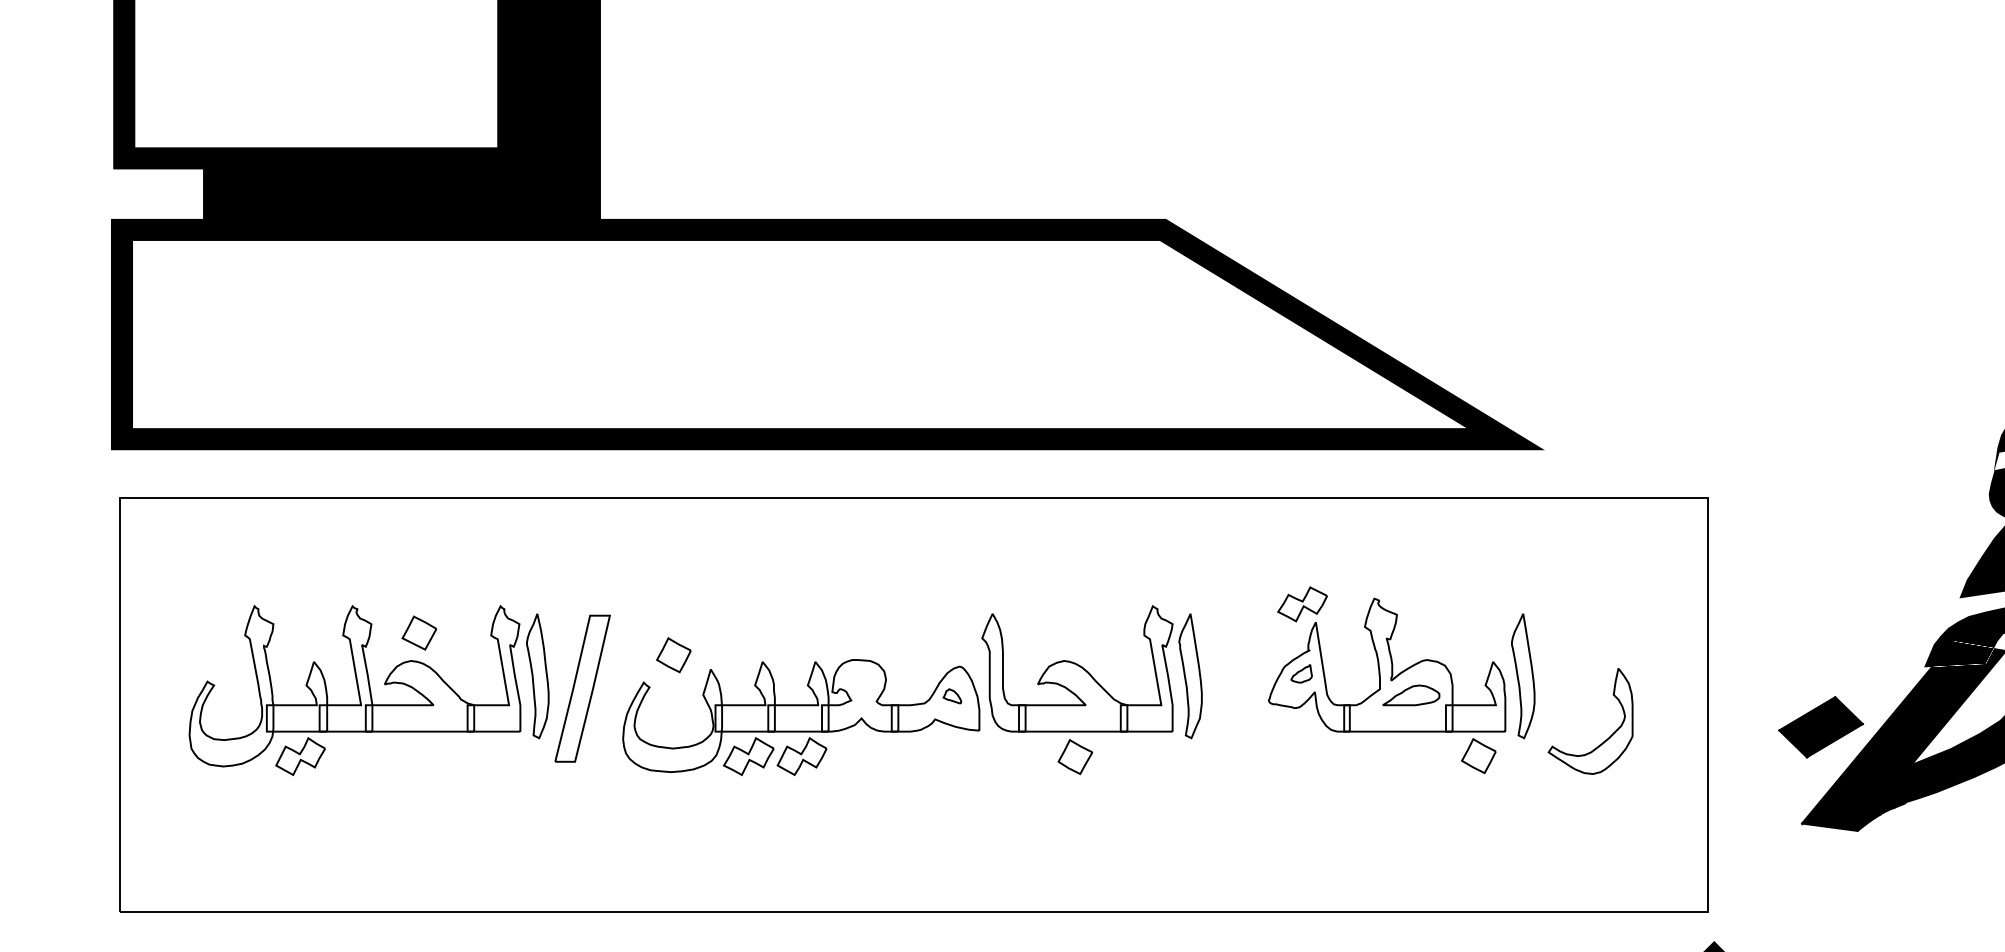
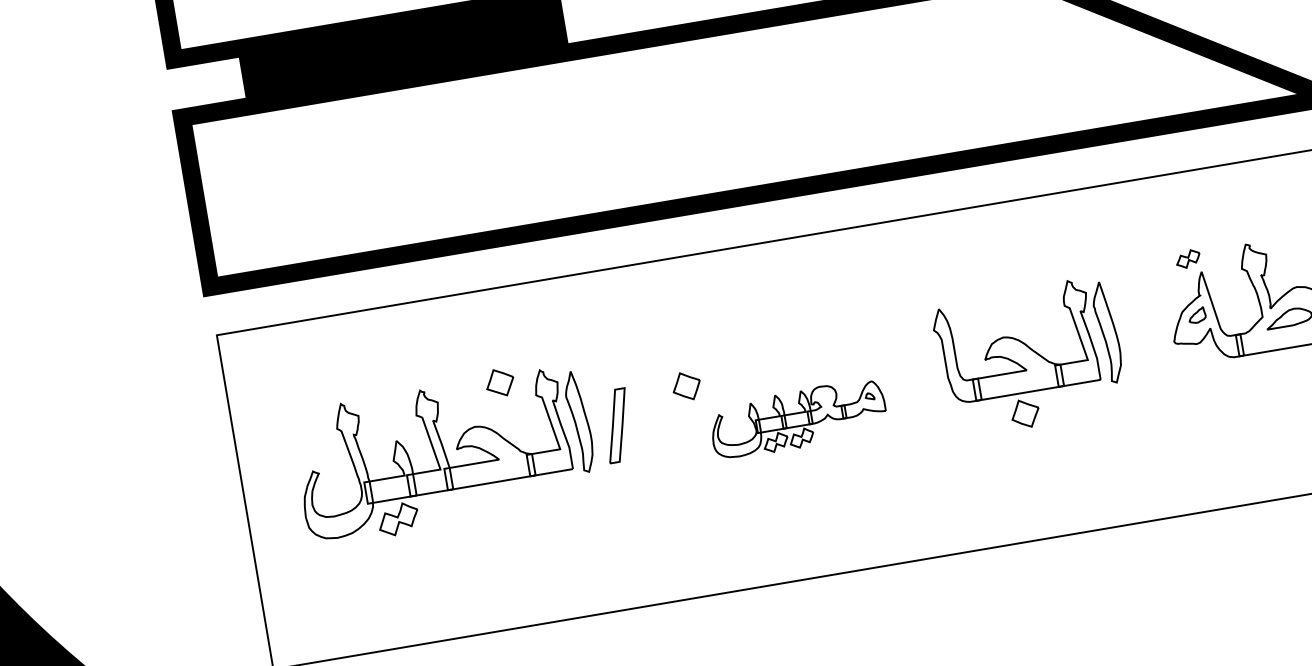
part: (1302, 604) -> (1188, 259), size x0.6
part: (419, 632) -> (500, 382), moved
part: (582, 688) -> (617, 425), size x0.6
part: (801, 717) -> (798, 419), size x0.6

